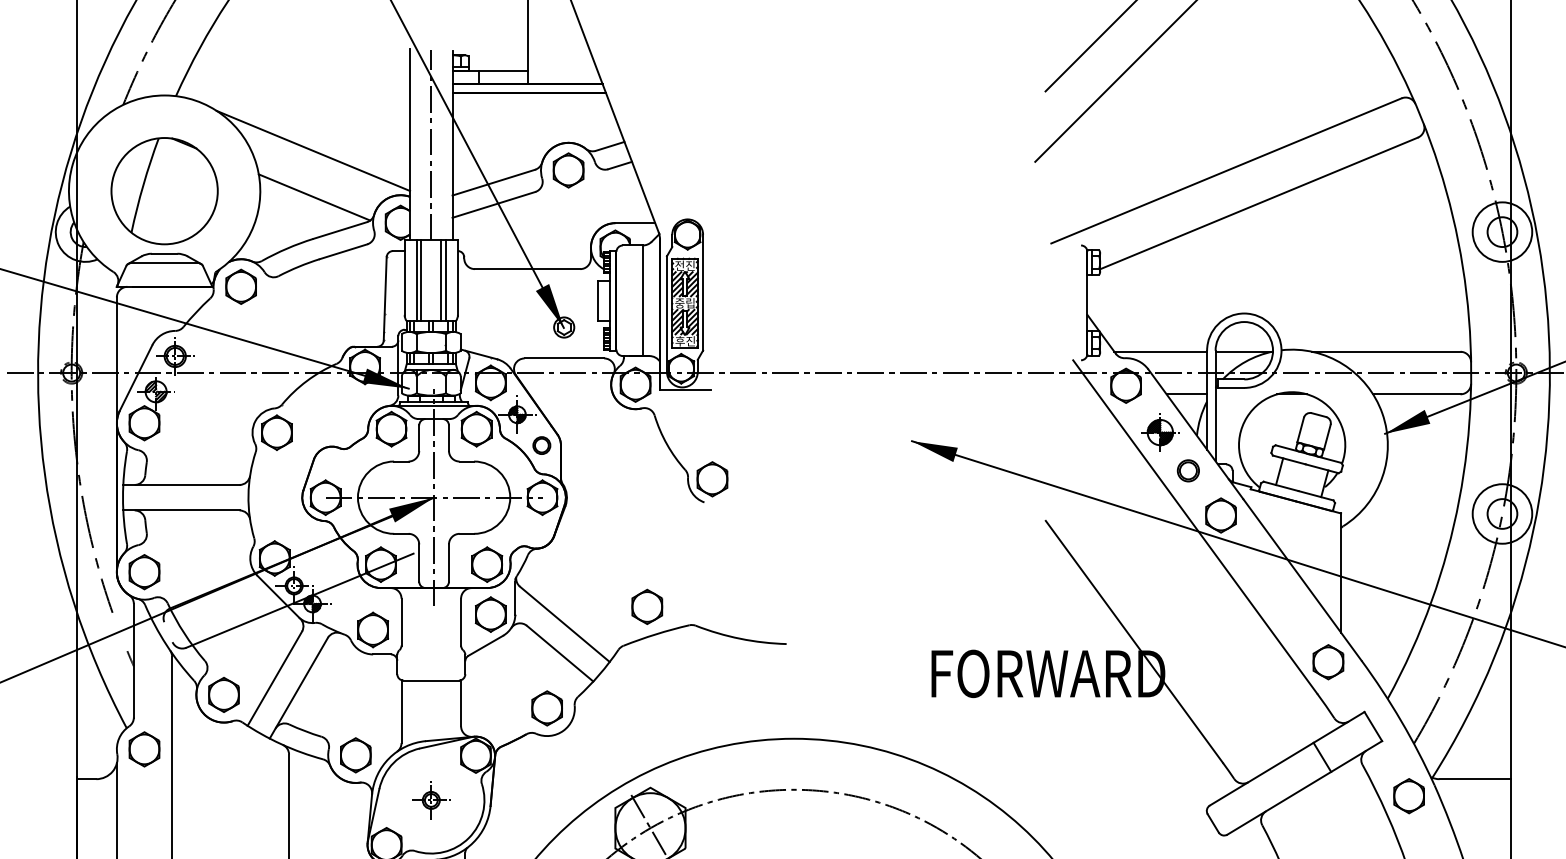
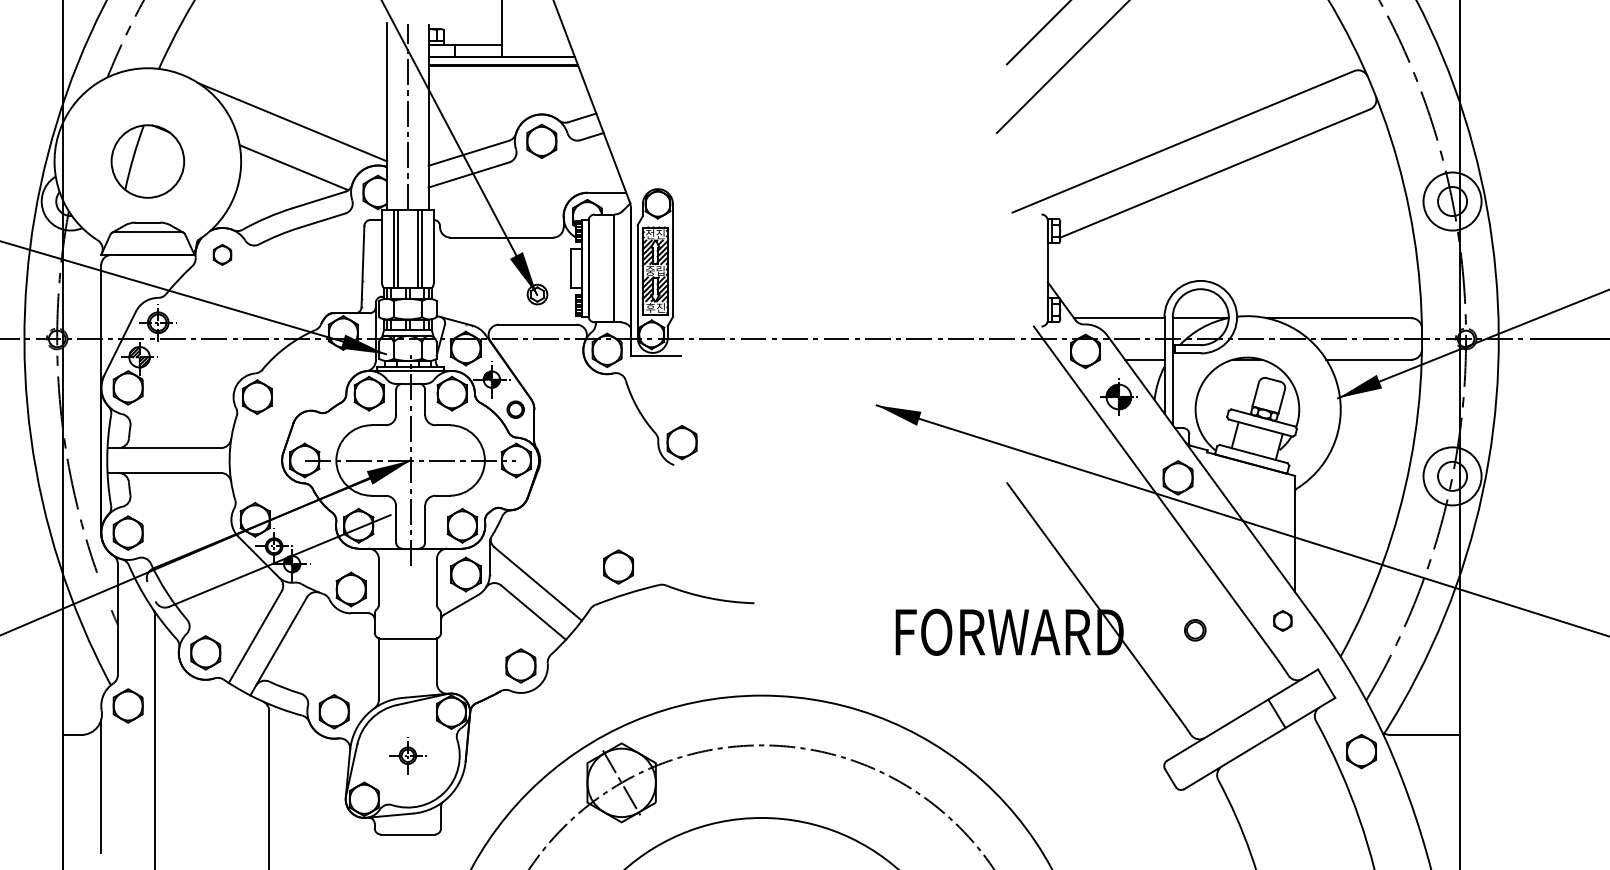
part: (164, 191) -> (147, 161), size x0.7
part: (241, 286) -> (222, 254), size x0.6
part: (1188, 471) -> (1195, 630), moved
part: (1328, 661) -> (1282, 620), size x0.6

